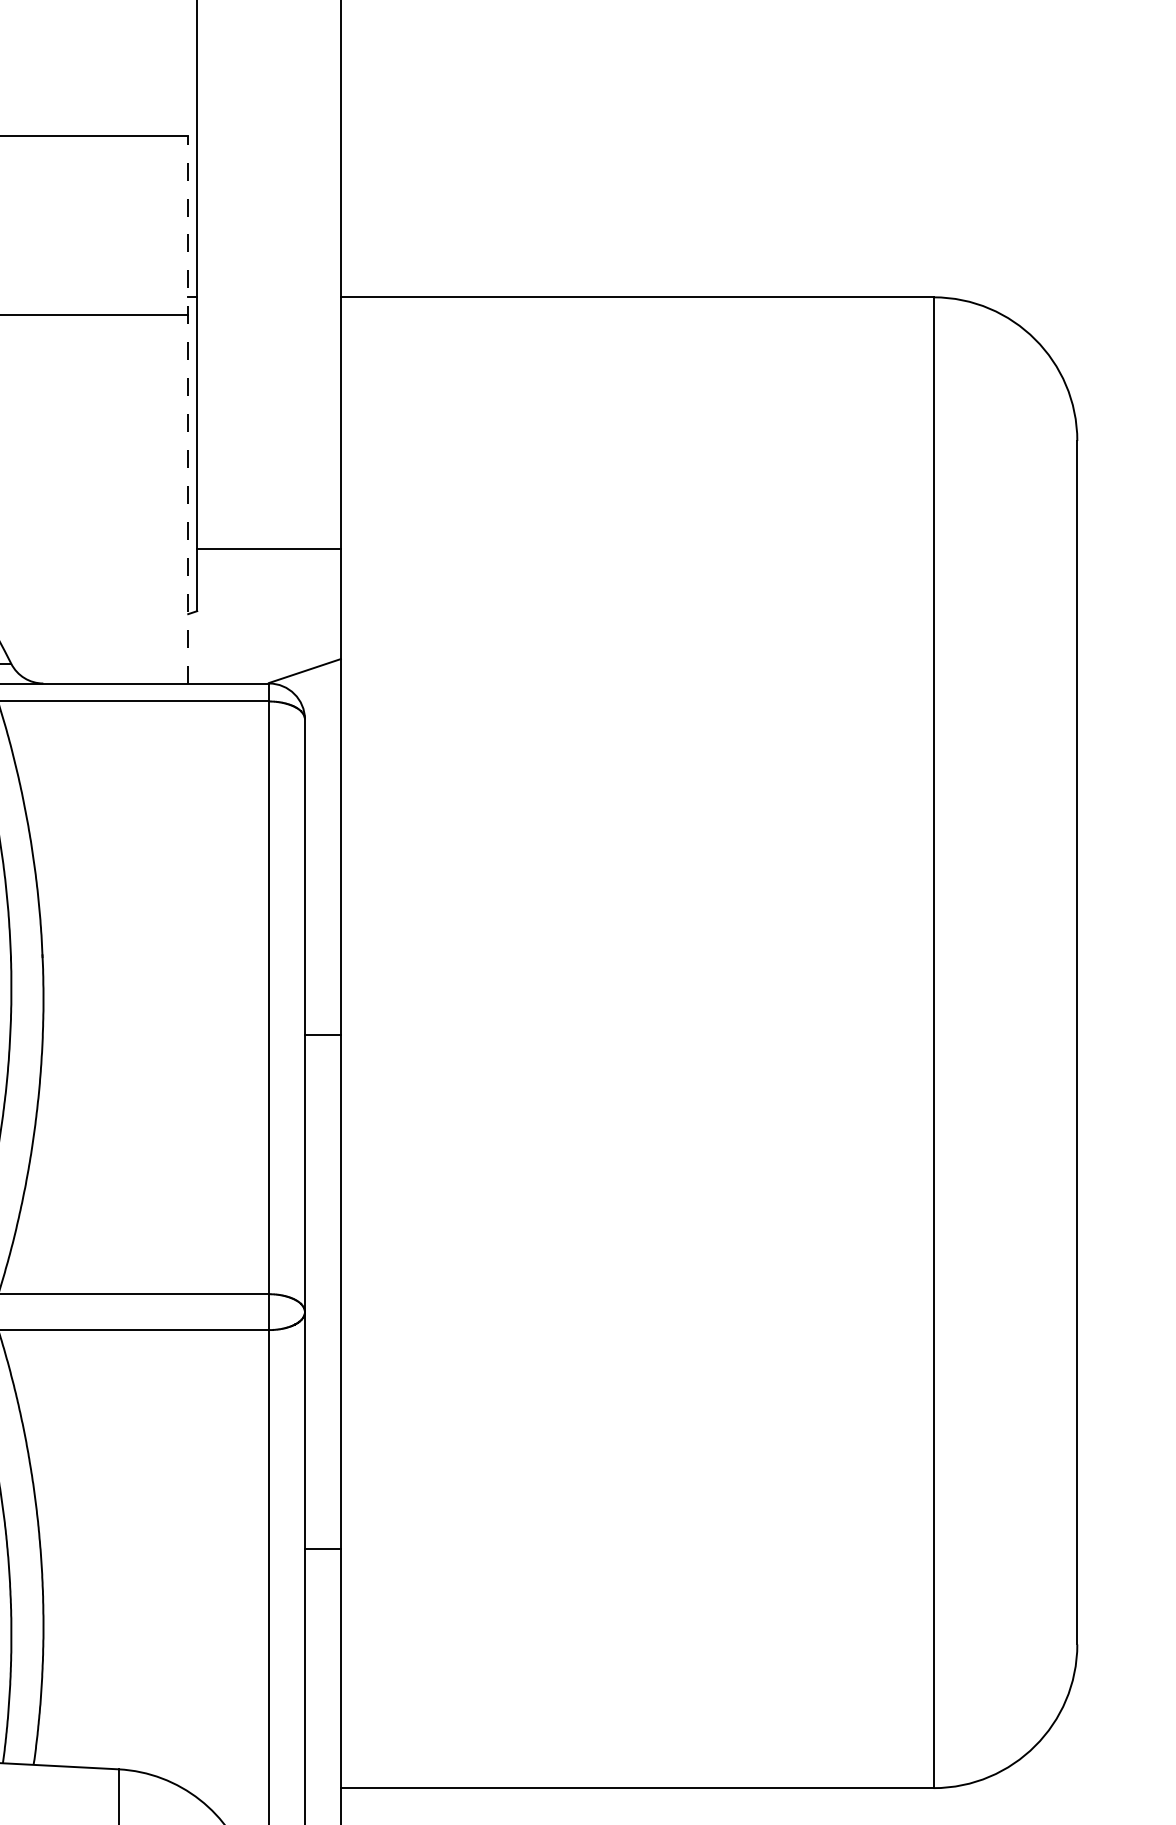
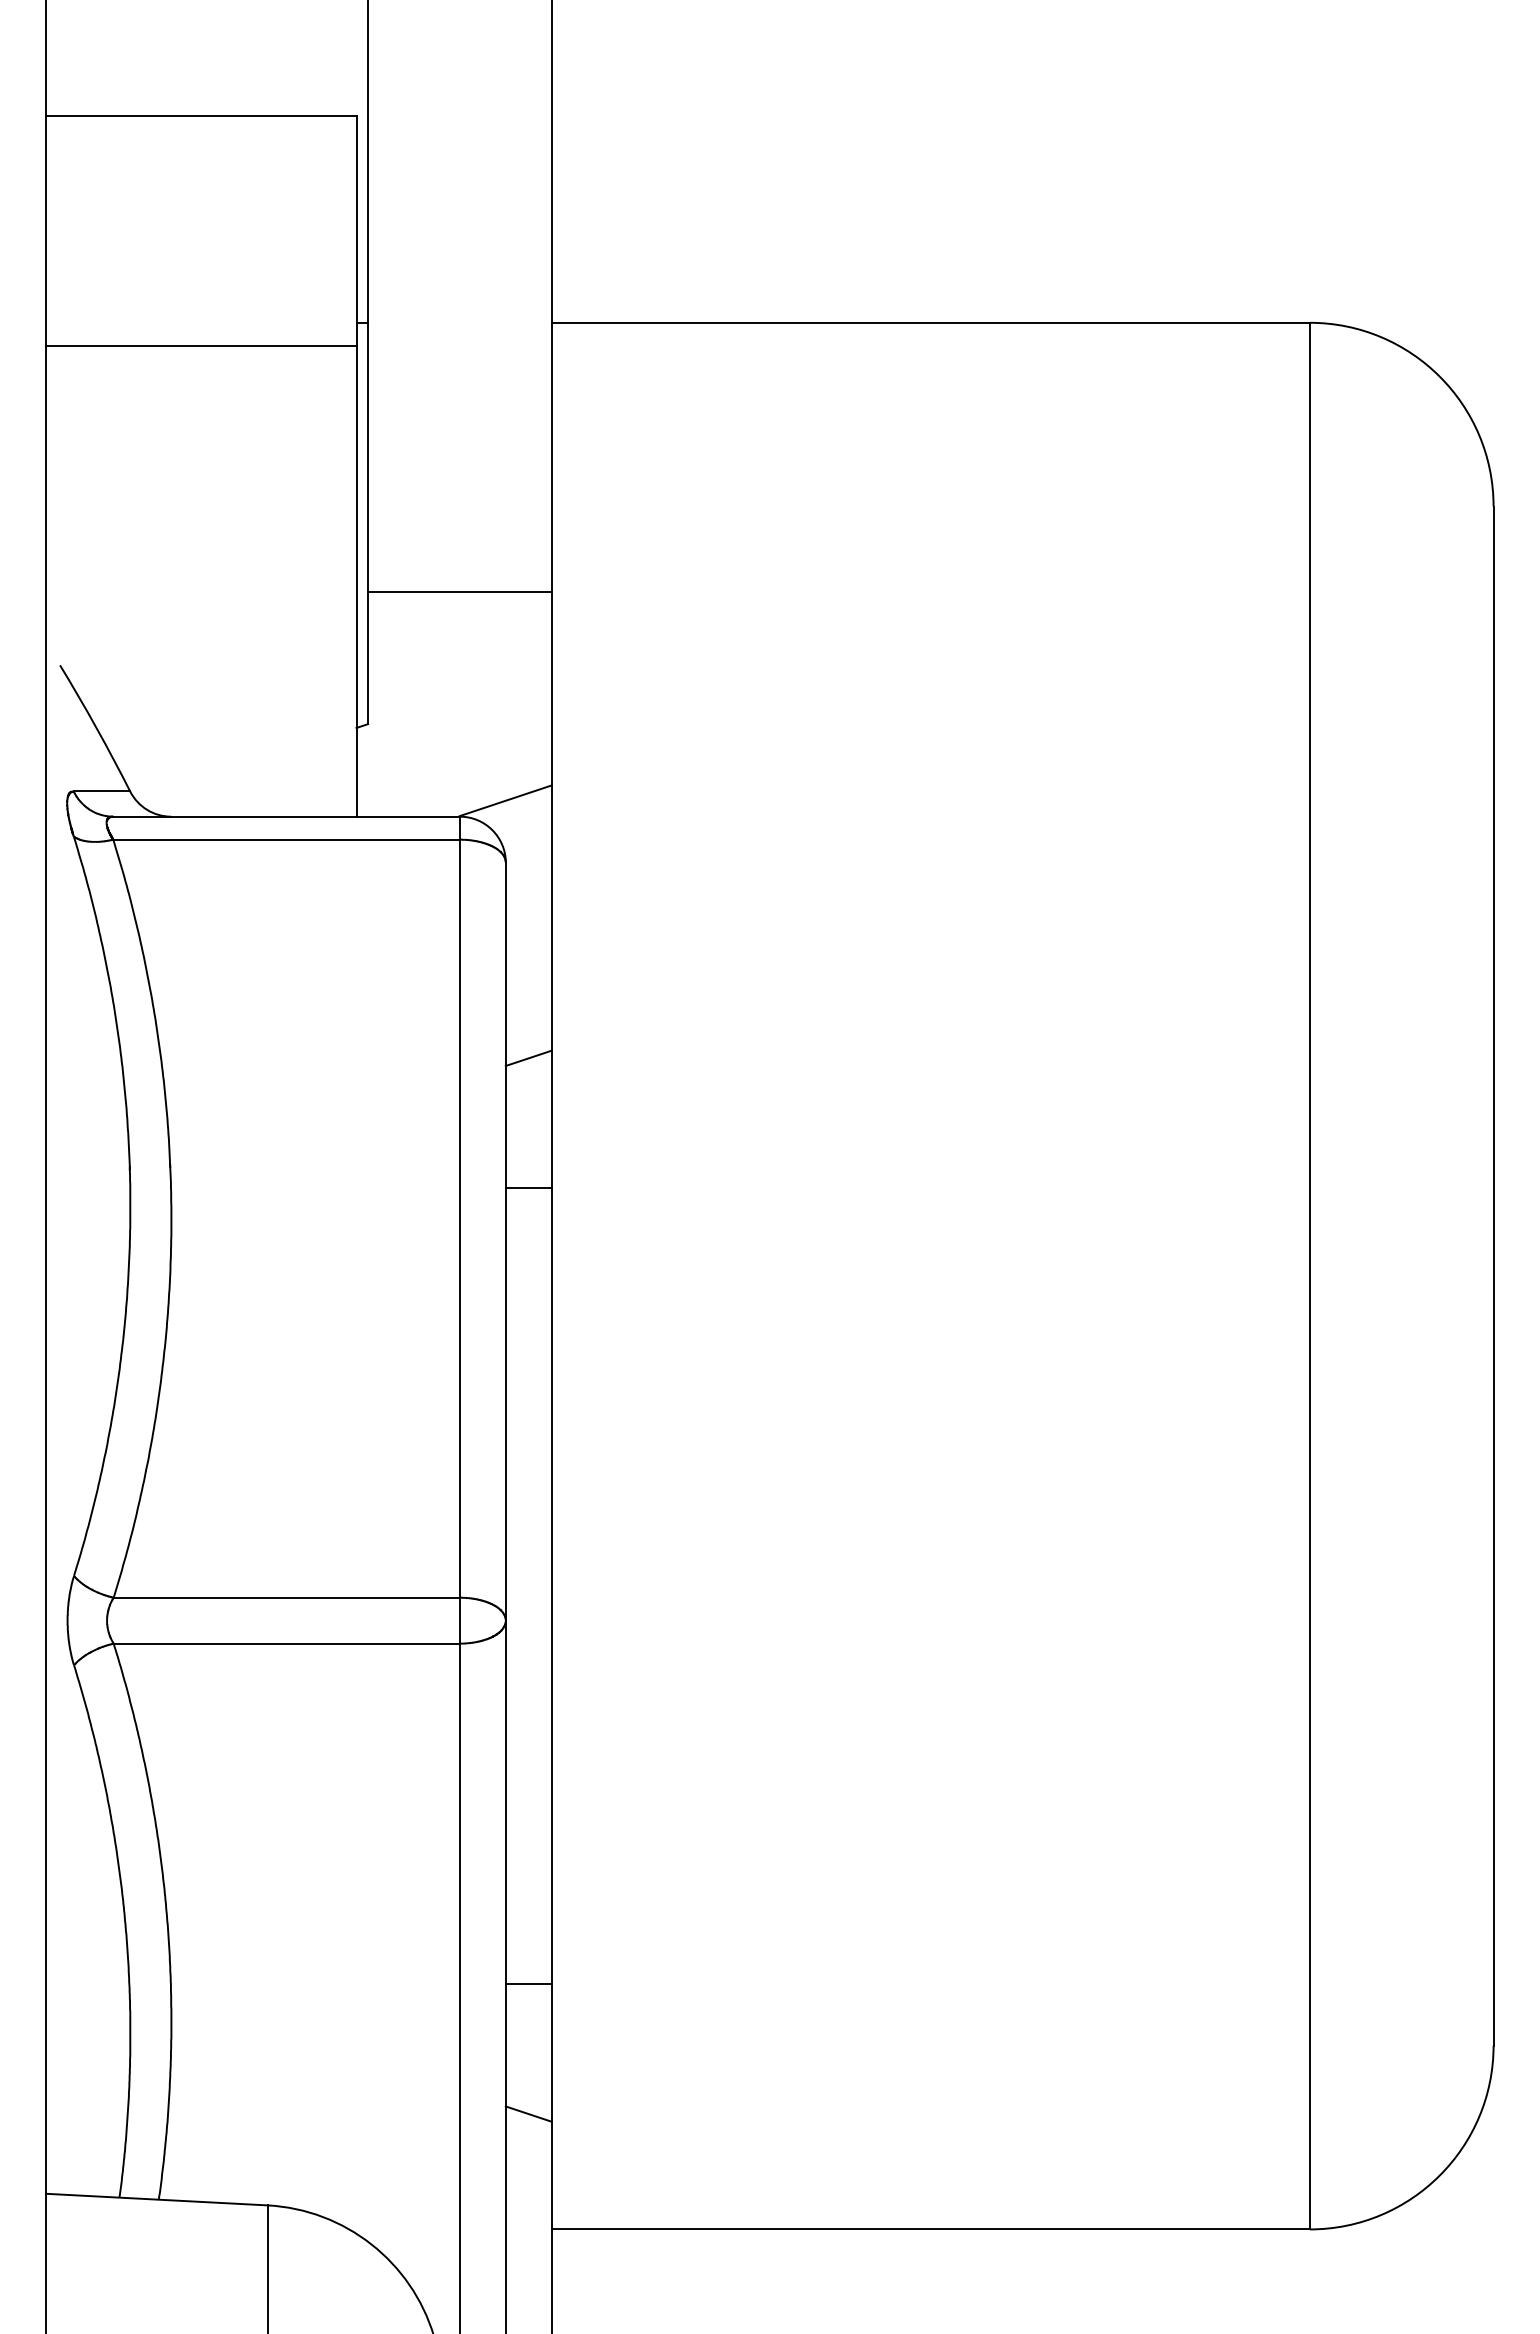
line: (188, 408) -> (356, 465), dashed -> solid
line: (268, 548) -> (459, 591), moved
line: (322, 871) -> (528, 1057), added
line: (322, 1035) -> (528, 1188), moved
line: (322, 1548) -> (528, 1984), moved
line: (322, 1697) -> (528, 2113), added

